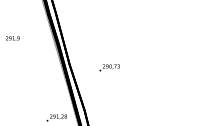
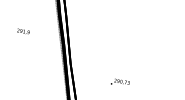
text: (109, 67) -> (120, 82), moved

